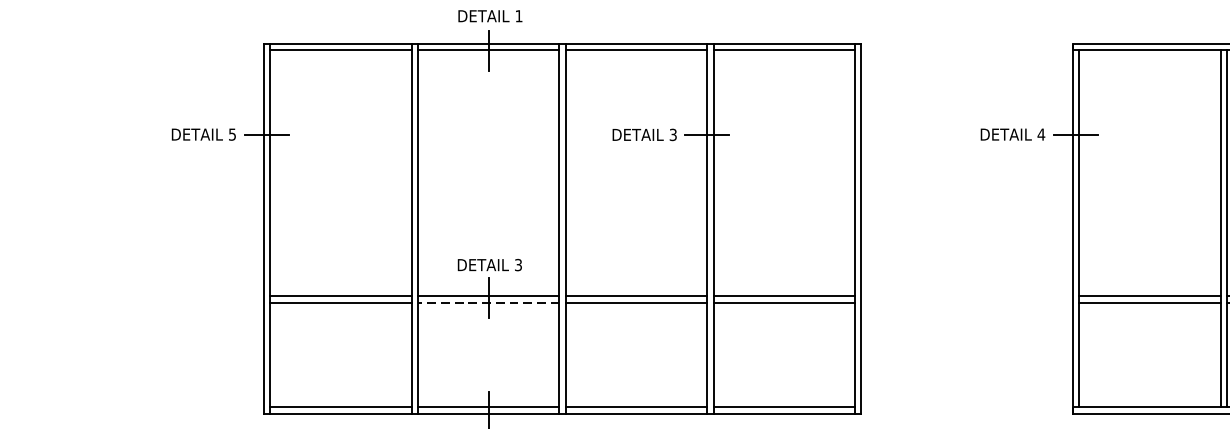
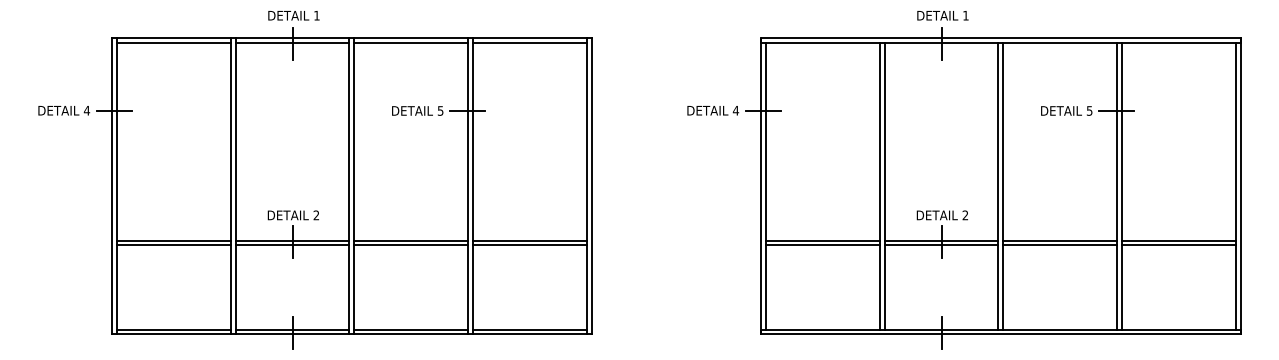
text: (231, 134) -> (86, 110), 5 -> 4
text: (673, 134) -> (440, 110), 3 -> 5
text: (518, 265) -> (316, 215), 3 -> 2
line: (488, 302) -> (292, 245), dashed -> solid

